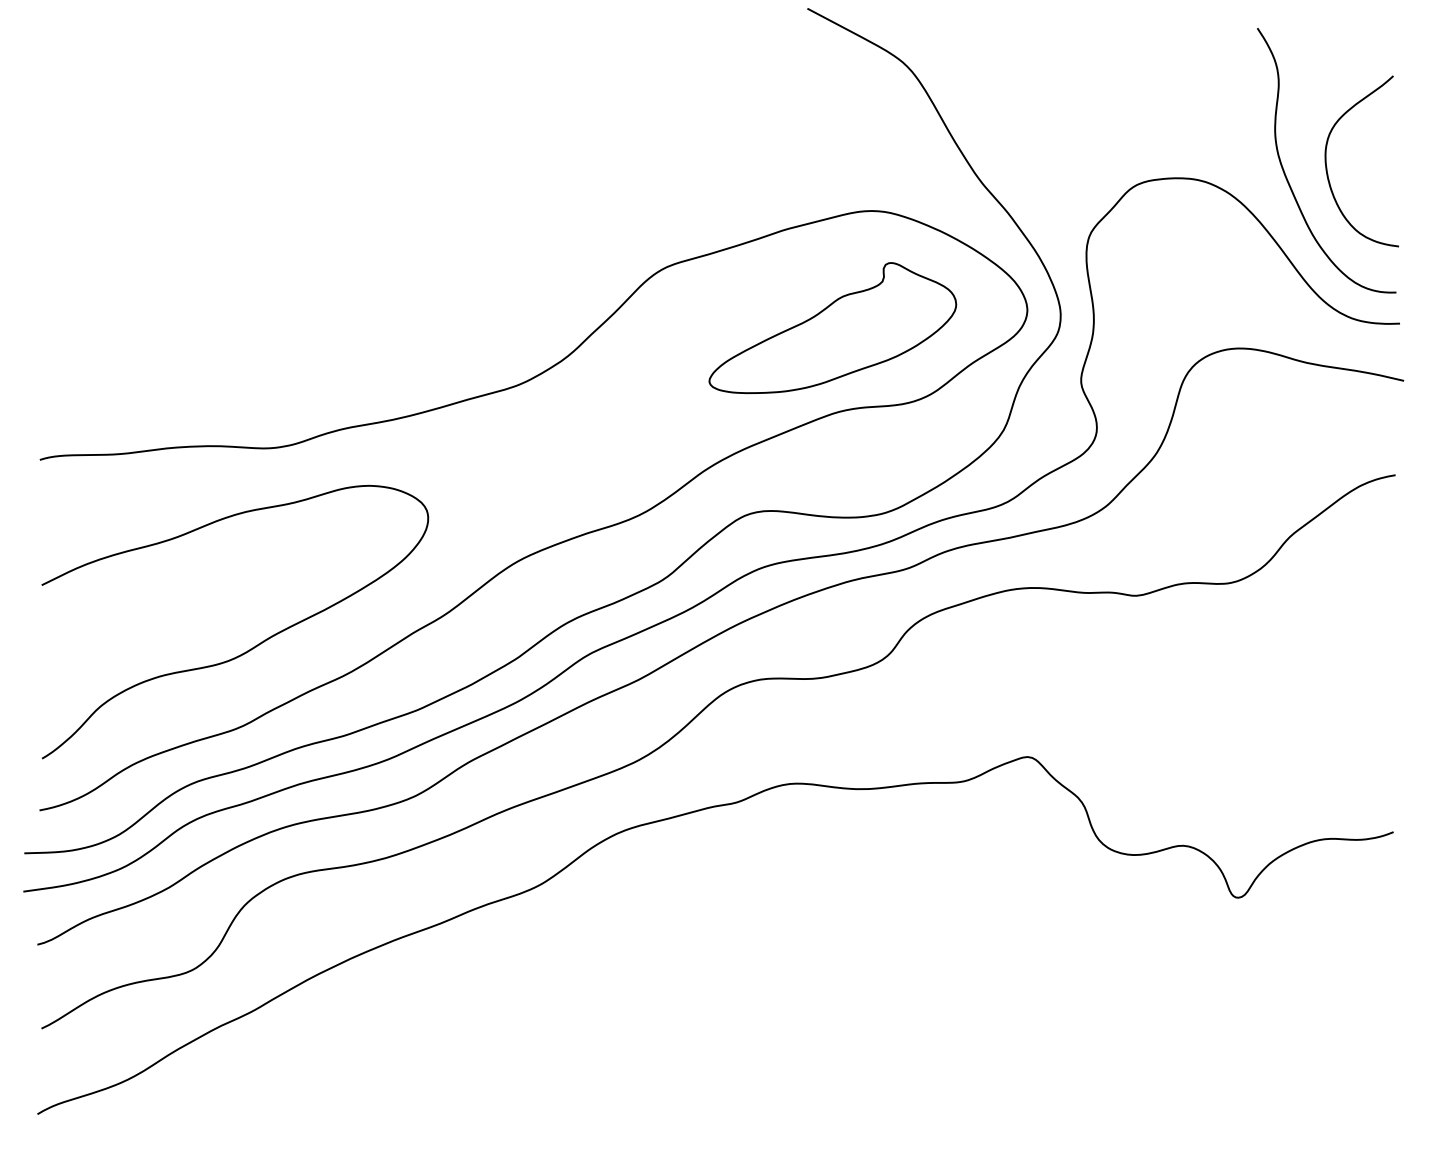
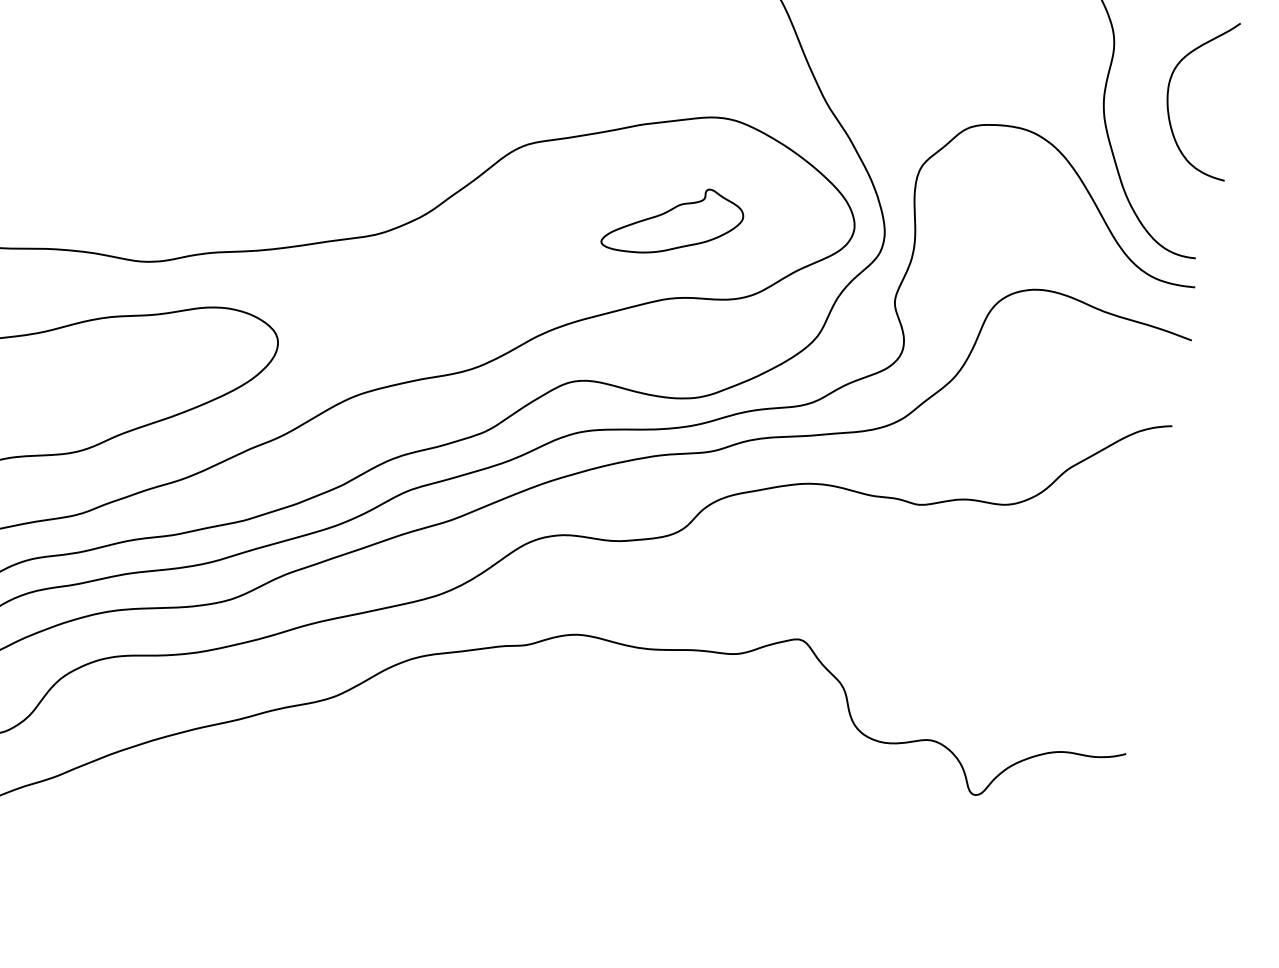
curve: (1327, 167) -> (1168, 99), moved
part: (832, 328) -> (673, 221), size x0.6

